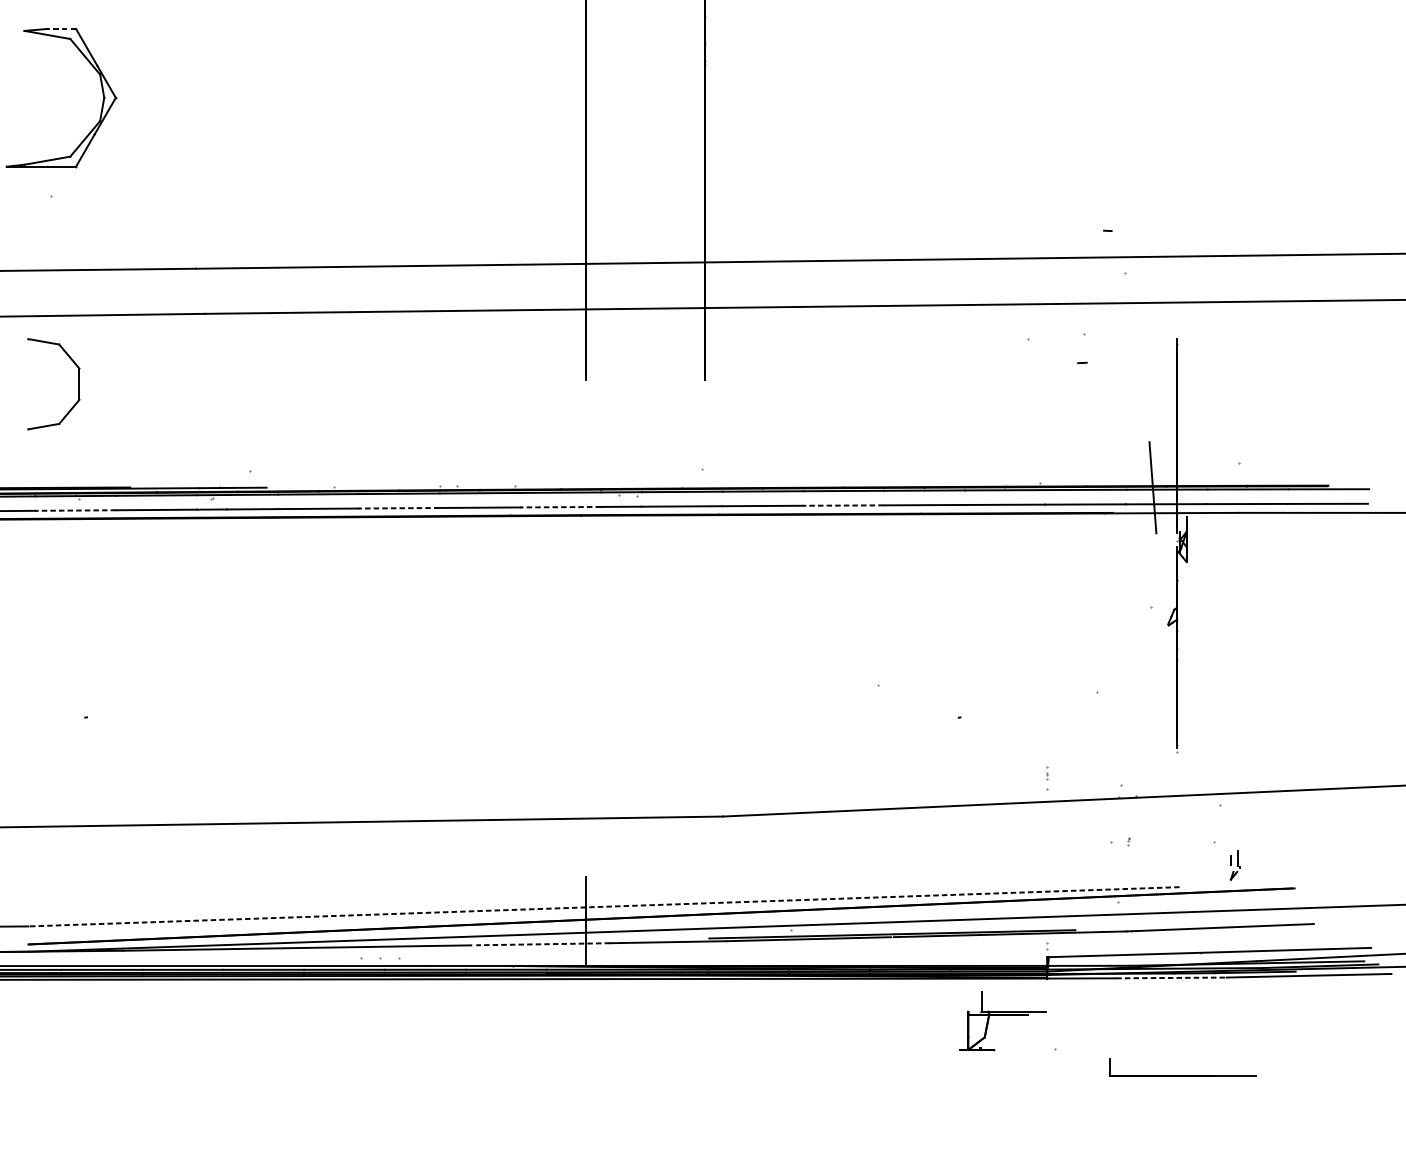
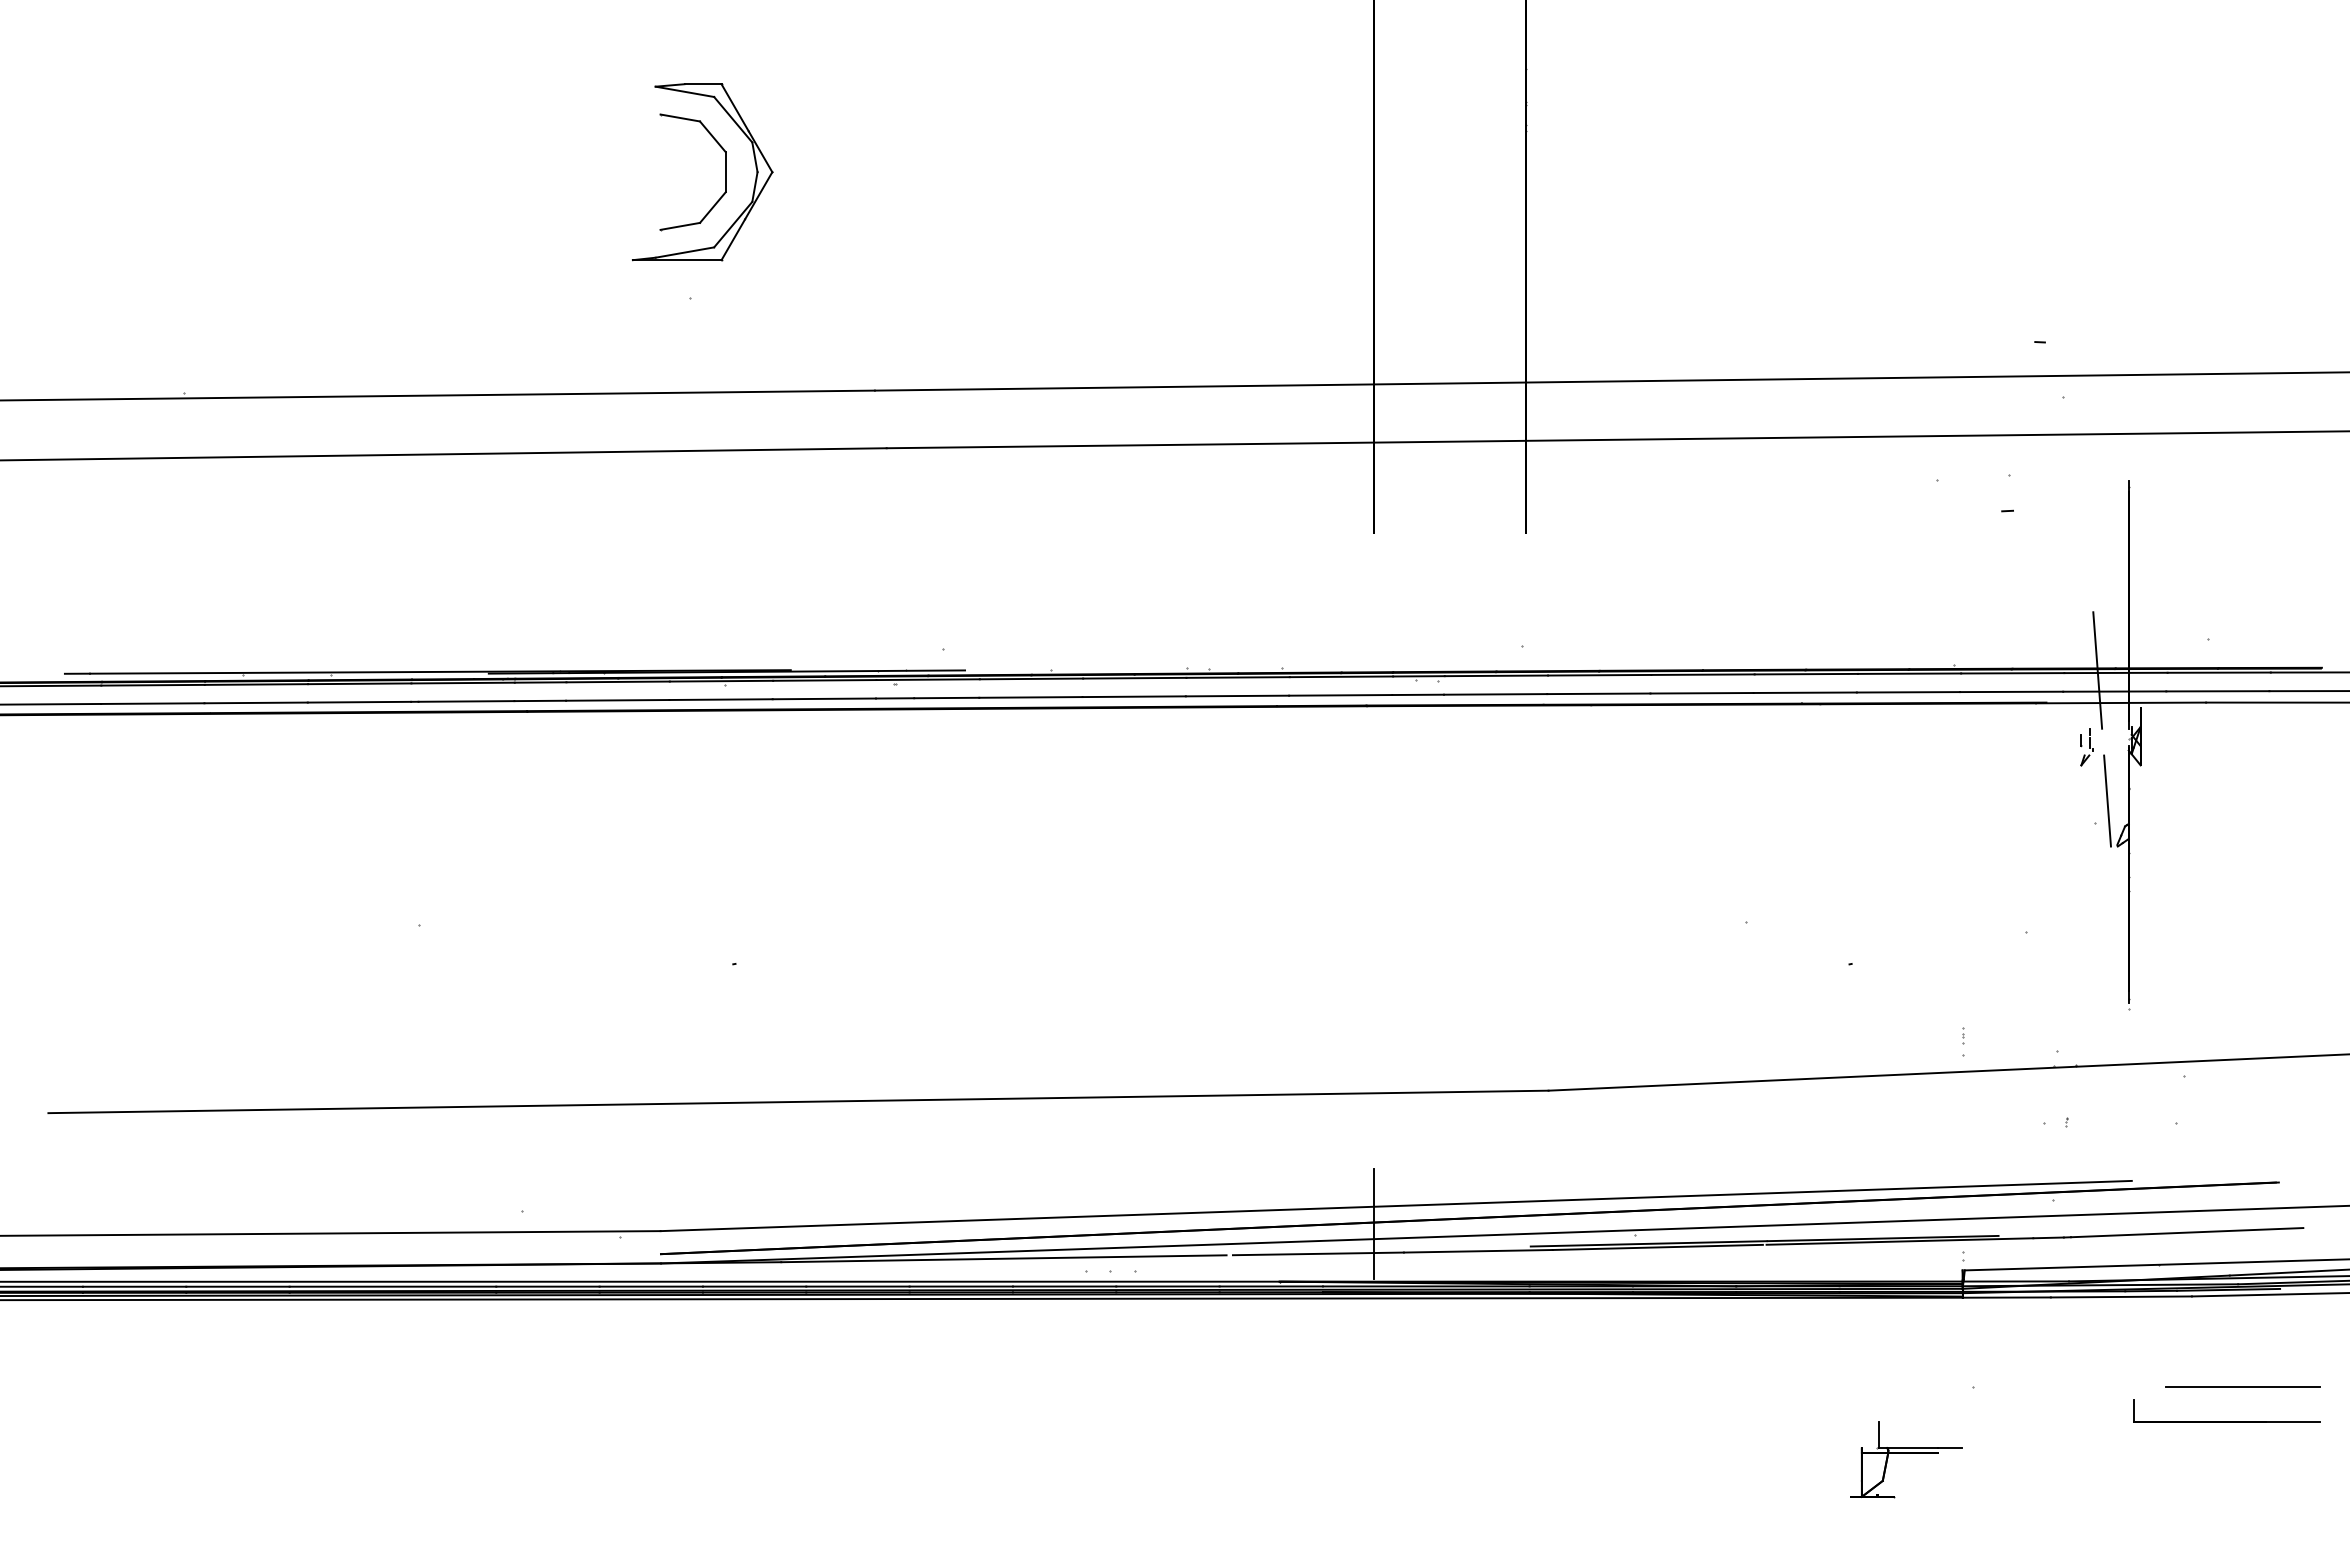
line: (61, 29) -> (702, 84), dashed -> solid
part: (79, 384) -> (725, 172), moved
line: (843, 505) -> (1702, 693), dashed -> solid
line: (560, 507) -> (1340, 695), dashed -> solid
line: (399, 508) -> (1134, 696), dashed -> solid
line: (76, 510) -> (721, 699), dashed -> solid
line: (1160, 589) -> (2107, 800), added
part: (1234, 865) -> (2086, 747), moved
line: (604, 907) -> (1396, 1206), dashed -> solid
line: (542, 943) -> (1317, 1253), dashed -> solid
line: (1171, 977) -> (2121, 1296), dashed -> solid
part: (1003, 1020) -> (1906, 1459), moved
line: (1266, 1048) -> (2242, 1387), added
part: (1182, 1075) -> (2226, 1421), moved

